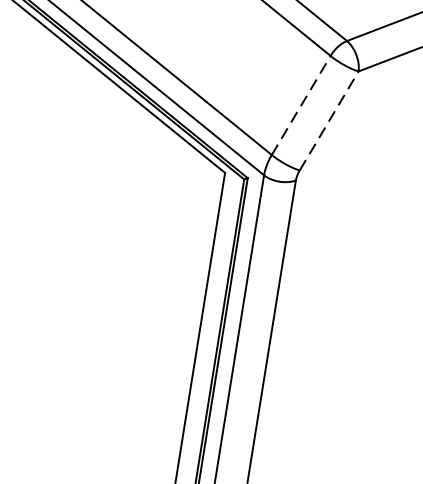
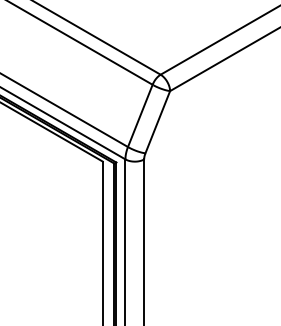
line: (301, 104) -> (140, 115), dashed -> solid
line: (328, 119) -> (157, 121), dashed -> solid

